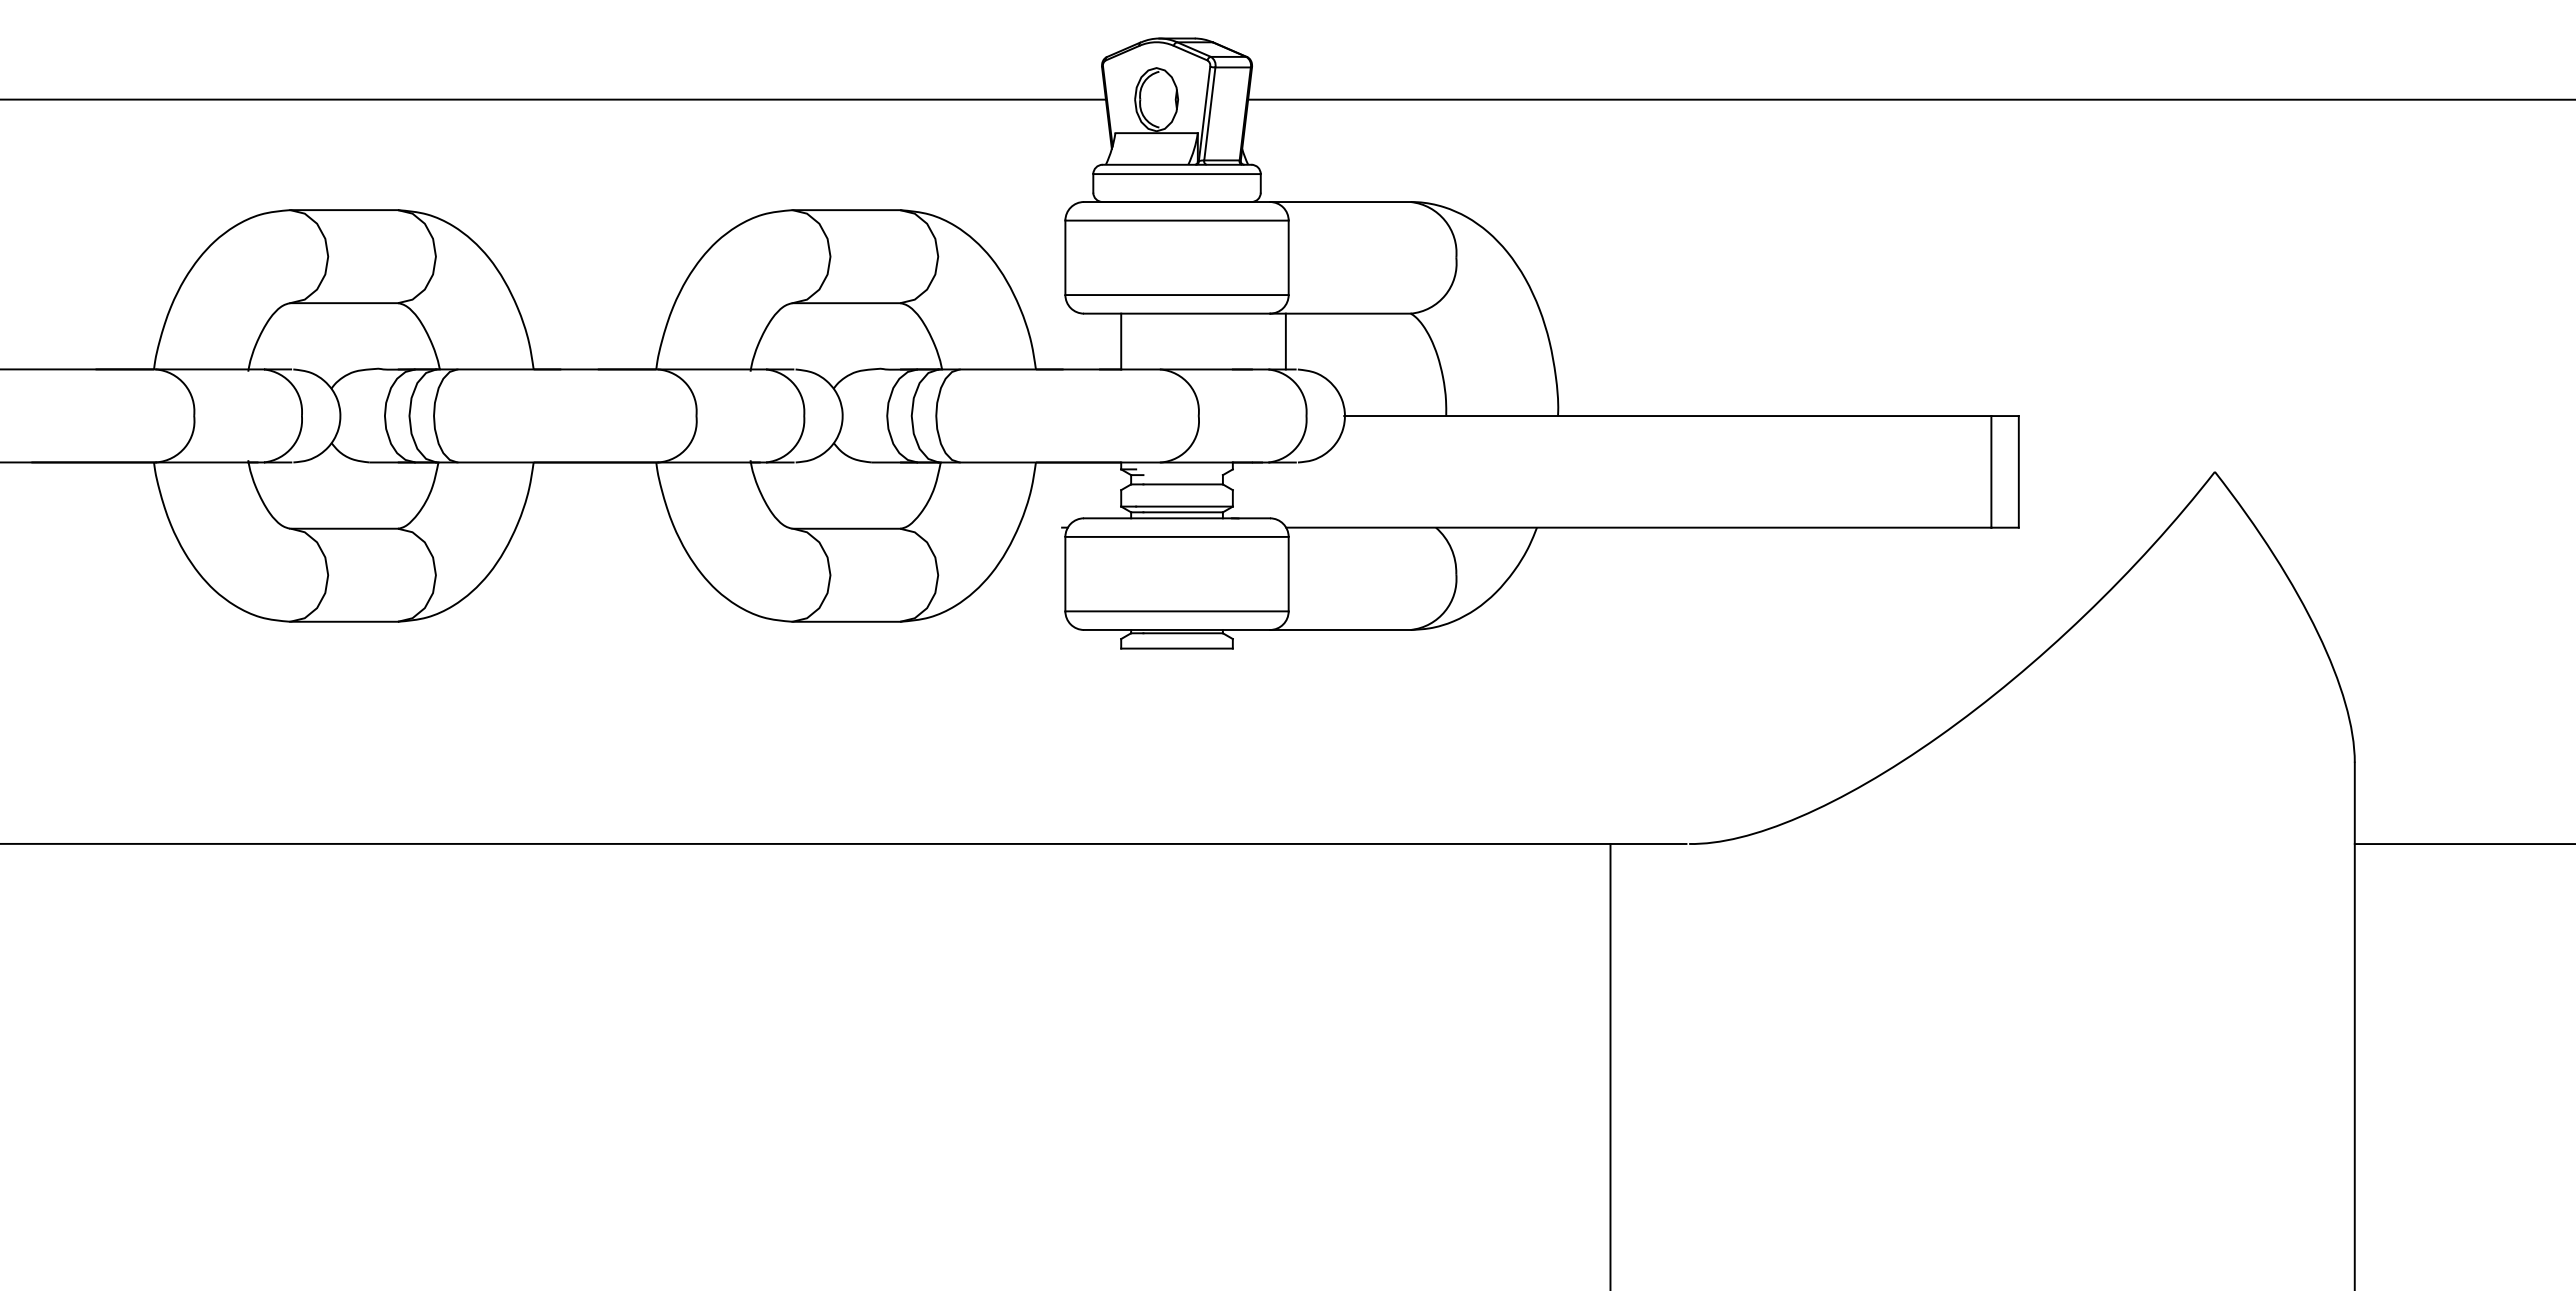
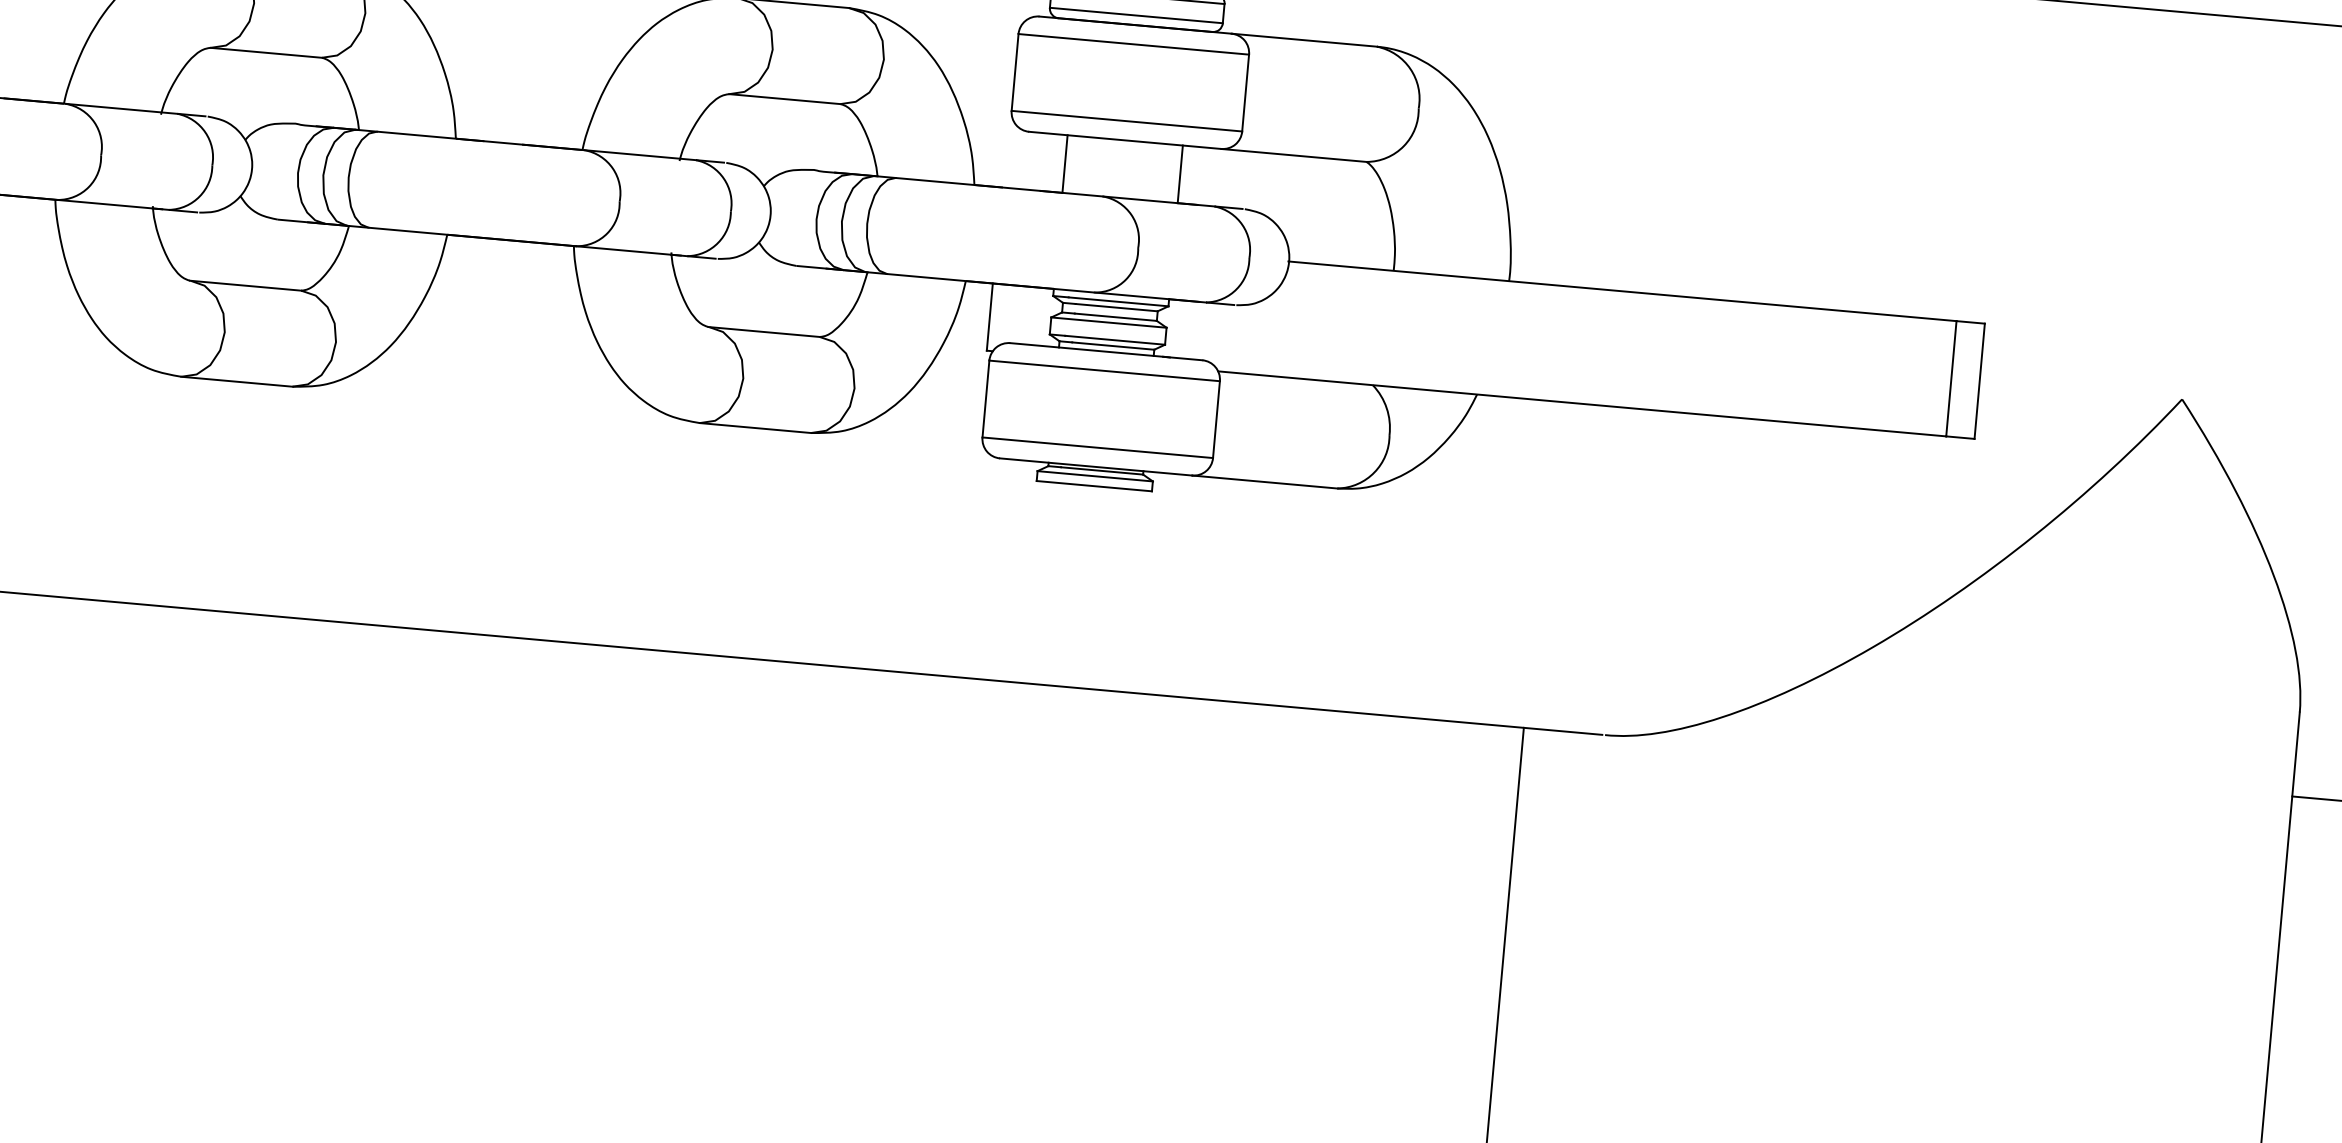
line: (1176, 192) -> (1135, 15), added
line: (1285, 341) -> (1179, 174), moved
line: (1184, 469) -> (1118, 301), added
line: (1182, 475) -> (1115, 307), added
line: (1176, 490) -> (1108, 322), added
line: (1062, 494) -> (990, 316), added
line: (1176, 639) -> (1094, 476), added

